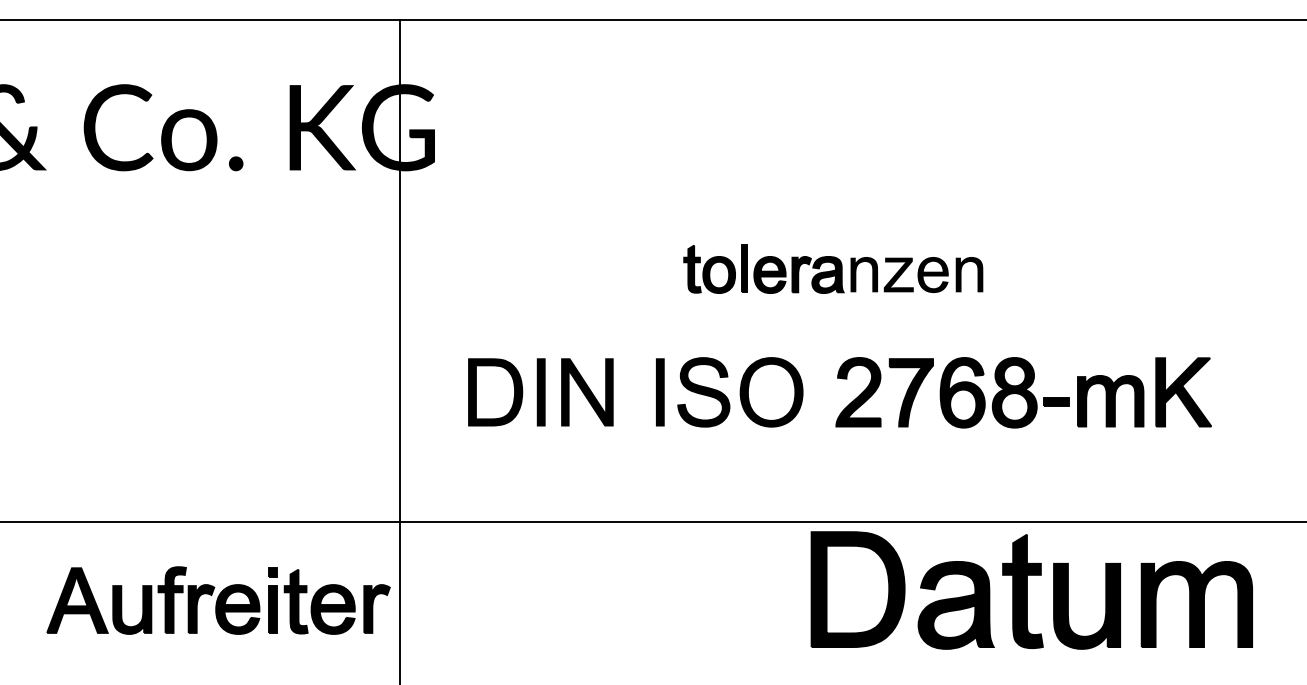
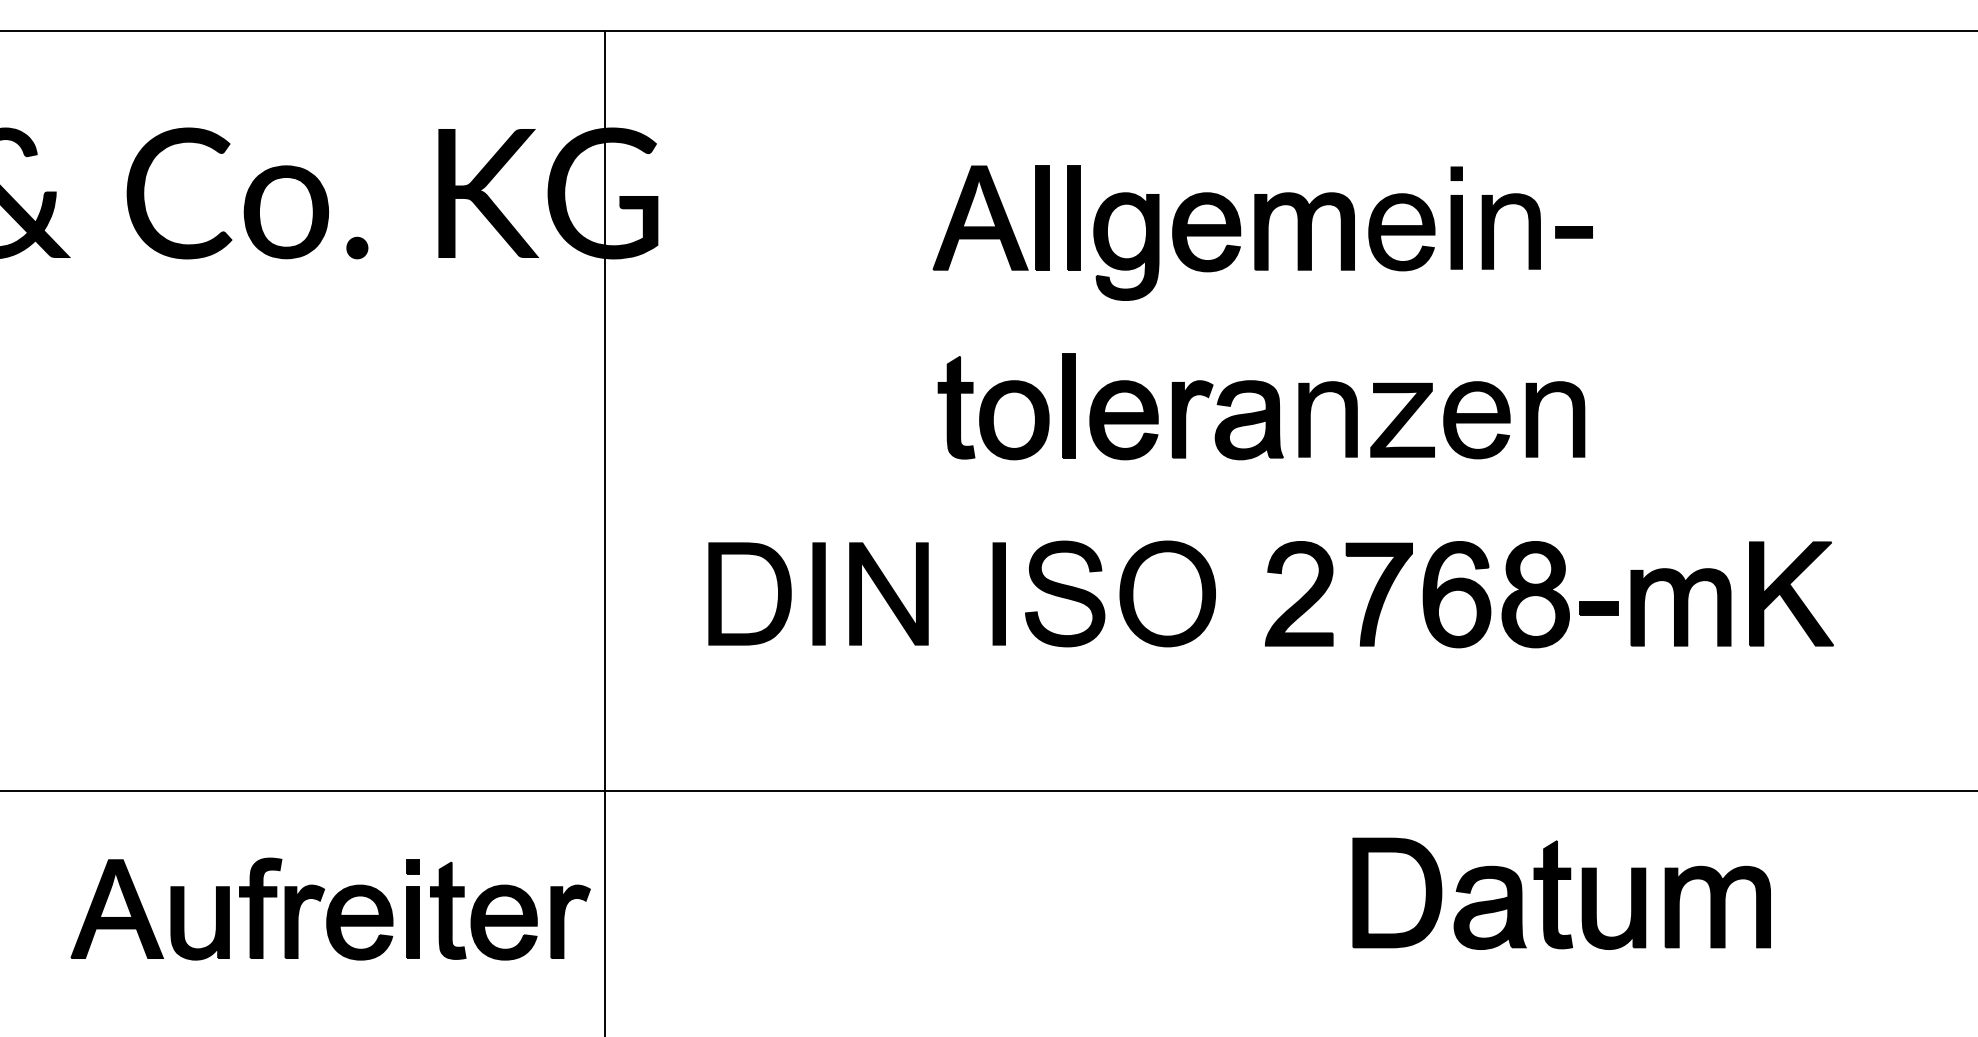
part: (834, 154) -> (1262, 233), added
part: (833, 268) -> (1261, 406), size x1.43
part: (1031, 590) -> (1561, 893), size x0.62

